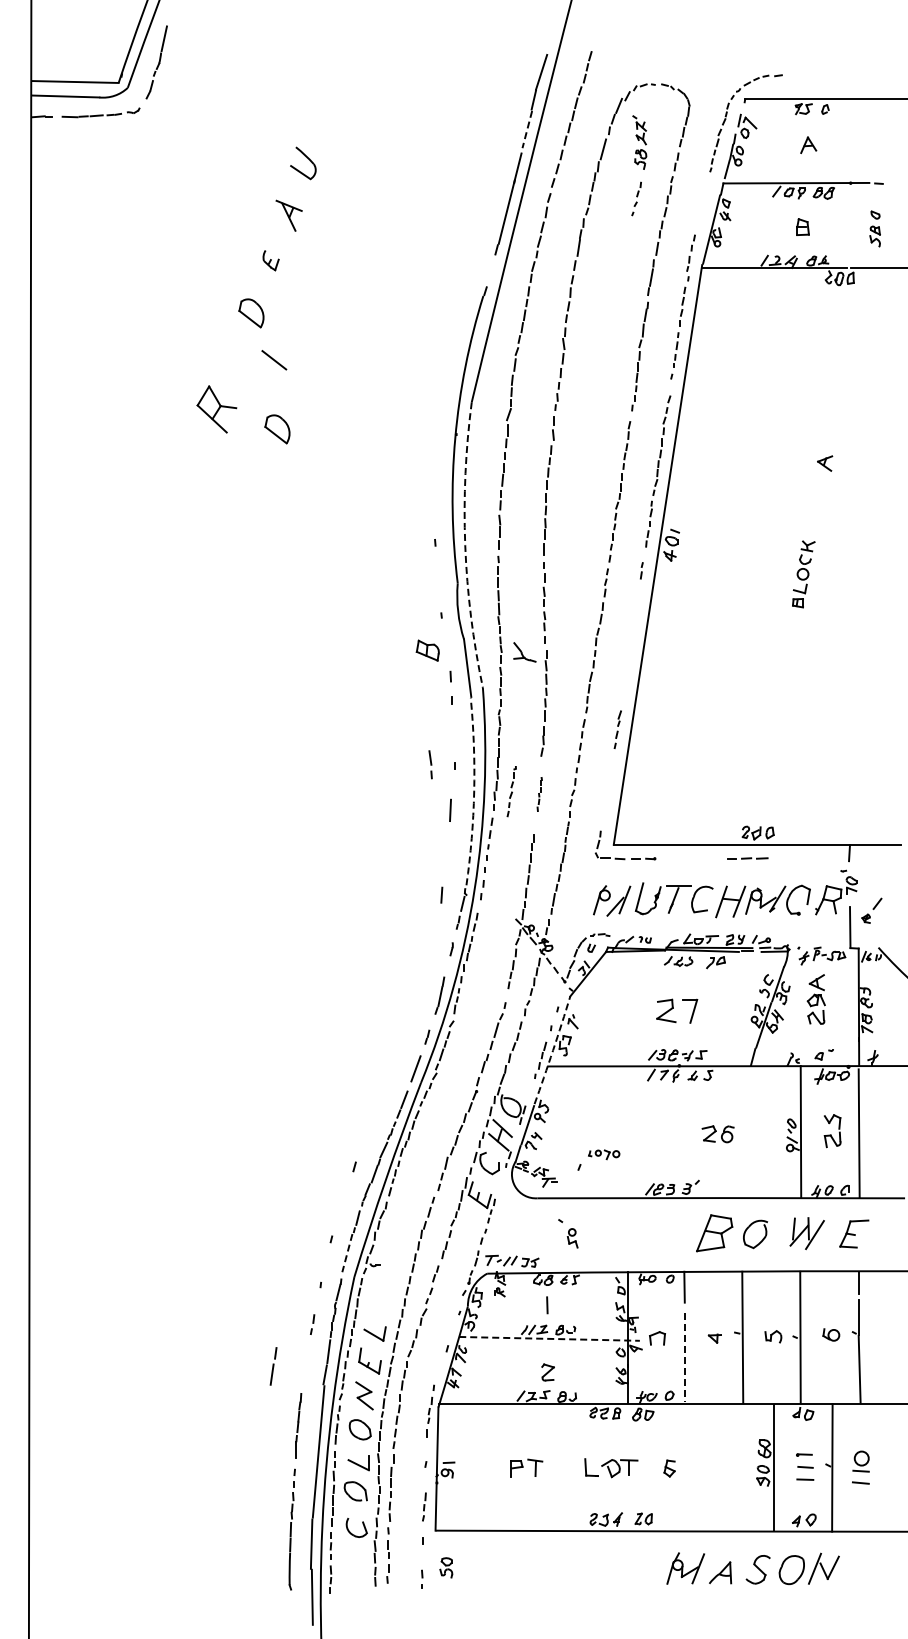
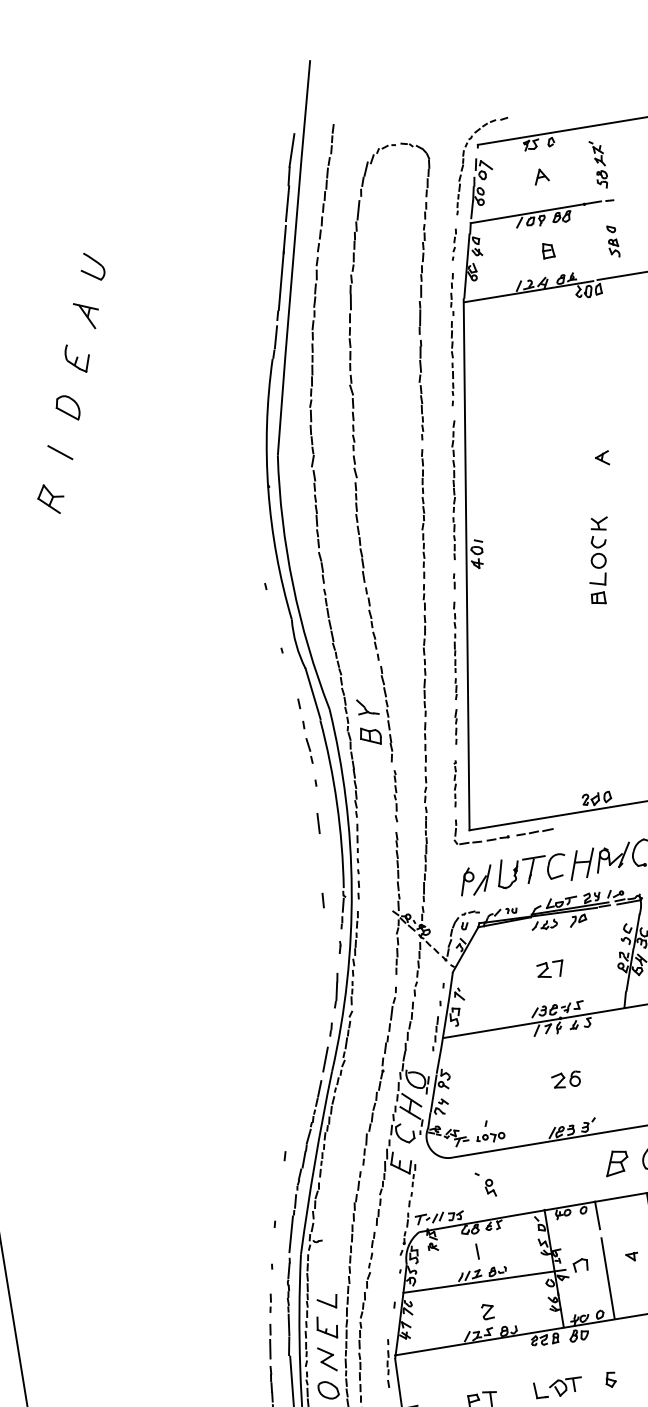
line: (527, 130) -> (287, 204), dashed -> solid
part: (639, 142) -> (598, 164), moved
part: (636, 198) -> (454, 244), moved
part: (270, 260) -> (77, 358), size x1.67
line: (490, 272) -> (275, 336), added
line: (274, 360) -> (60, 452), moved
part: (216, 409) -> (50, 499), size x0.71
part: (277, 429) -> (108, 508), removed
arc: (465, 545) -> (293, 584), dashed -> solid
part: (803, 574) -> (599, 560), size x1.43
part: (629, 646) -> (454, 650), added
part: (427, 650) -> (370, 736), moved
part: (524, 652) -> (367, 707), moved
part: (430, 764) -> (309, 750), moved
arc: (474, 791) -> (337, 803), dashed -> solid
part: (511, 791) -> (455, 783), moved
part: (539, 794) -> (395, 796), size x1.67
line: (747, 858) -> (534, 832), moved
part: (677, 1011) -> (550, 970), size x0.71
arc: (553, 1050) -> (445, 1023), dashed -> solid
part: (717, 1134) -> (566, 1080), moved
part: (604, 1154) -> (491, 1137), moved
part: (714, 1233) -> (616, 1163), size x0.71
line: (347, 1253) -> (291, 1234), dashed -> solid
line: (550, 1338) -> (485, 1280), dashed -> solid
line: (684, 1357) -> (607, 1278), dashed -> solid
line: (273, 1366) -> (270, 1341), moved

